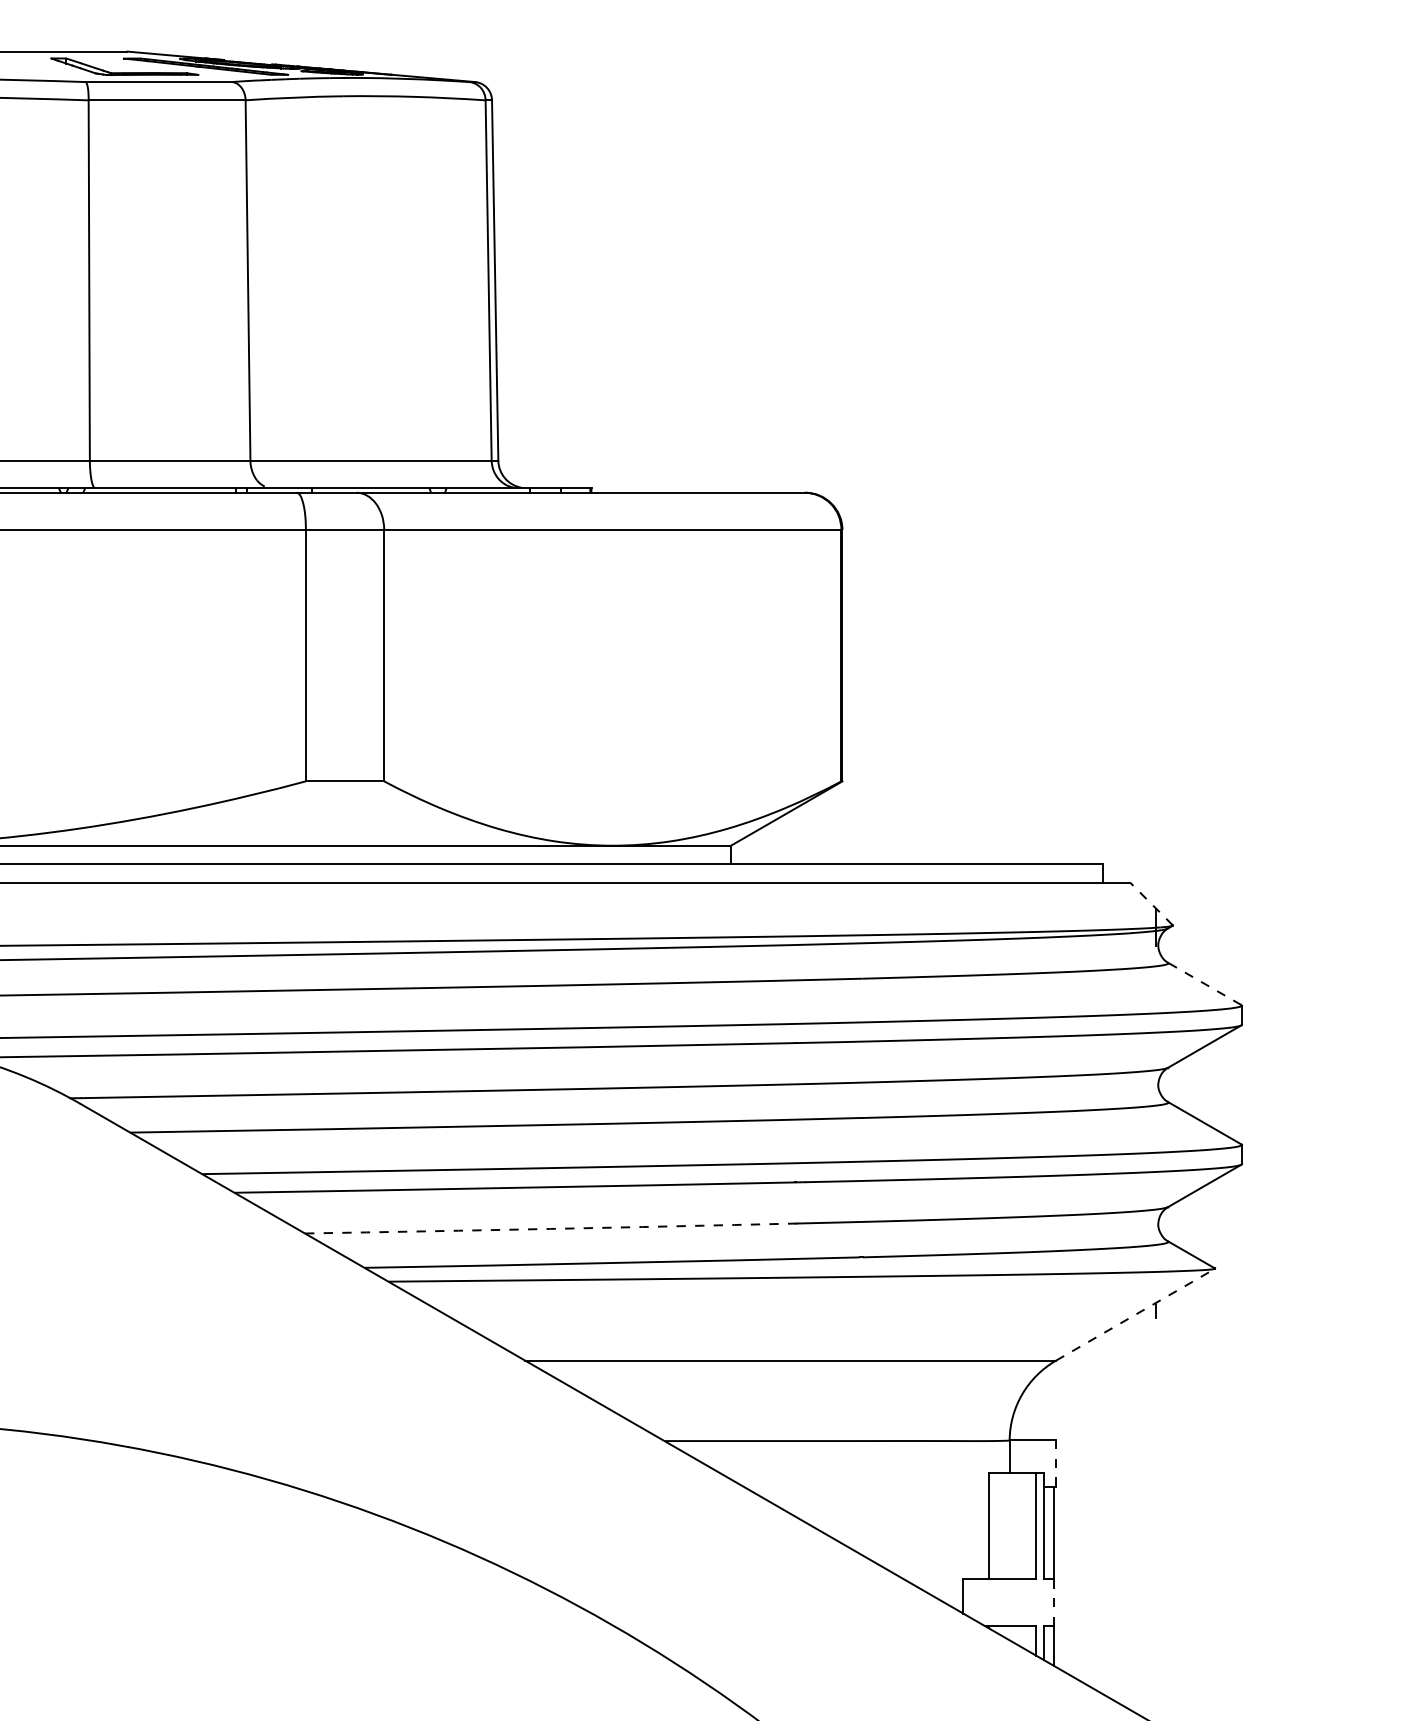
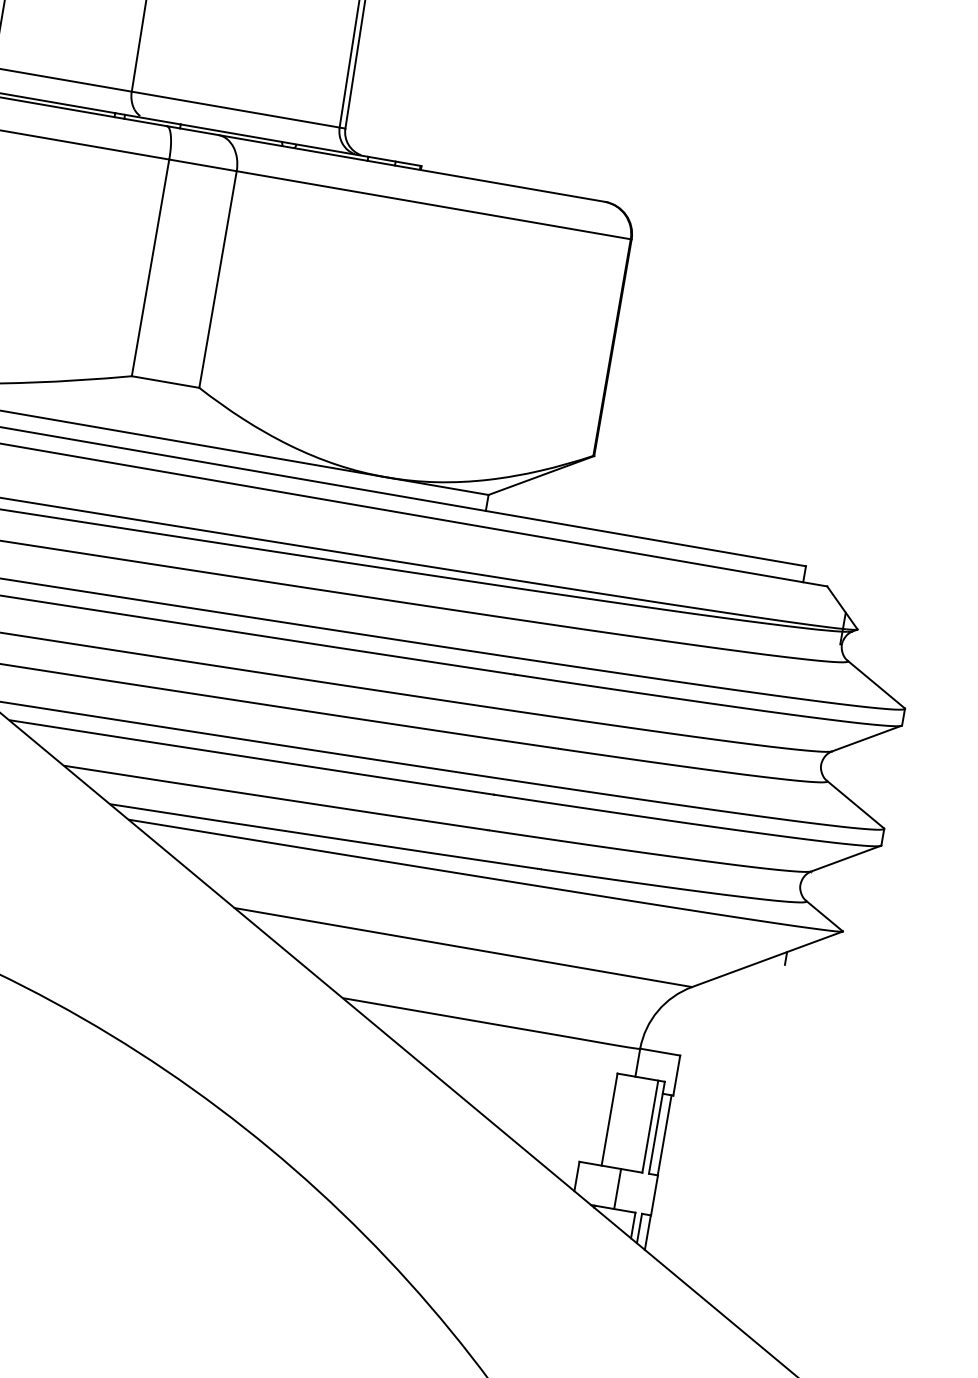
line: (1151, 903) -> (842, 607), dashed -> solid
line: (1204, 983) -> (876, 684), dashed -> solid
arc: (550, 1228) -> (276, 797), dashed -> solid
line: (1135, 1314) -> (767, 959), dashed -> solid
line: (1056, 1463) -> (677, 1075), dashed -> solid
line: (1011, 1602) -> (617, 1188), added
line: (1054, 1602) -> (654, 1195), dashed -> solid

